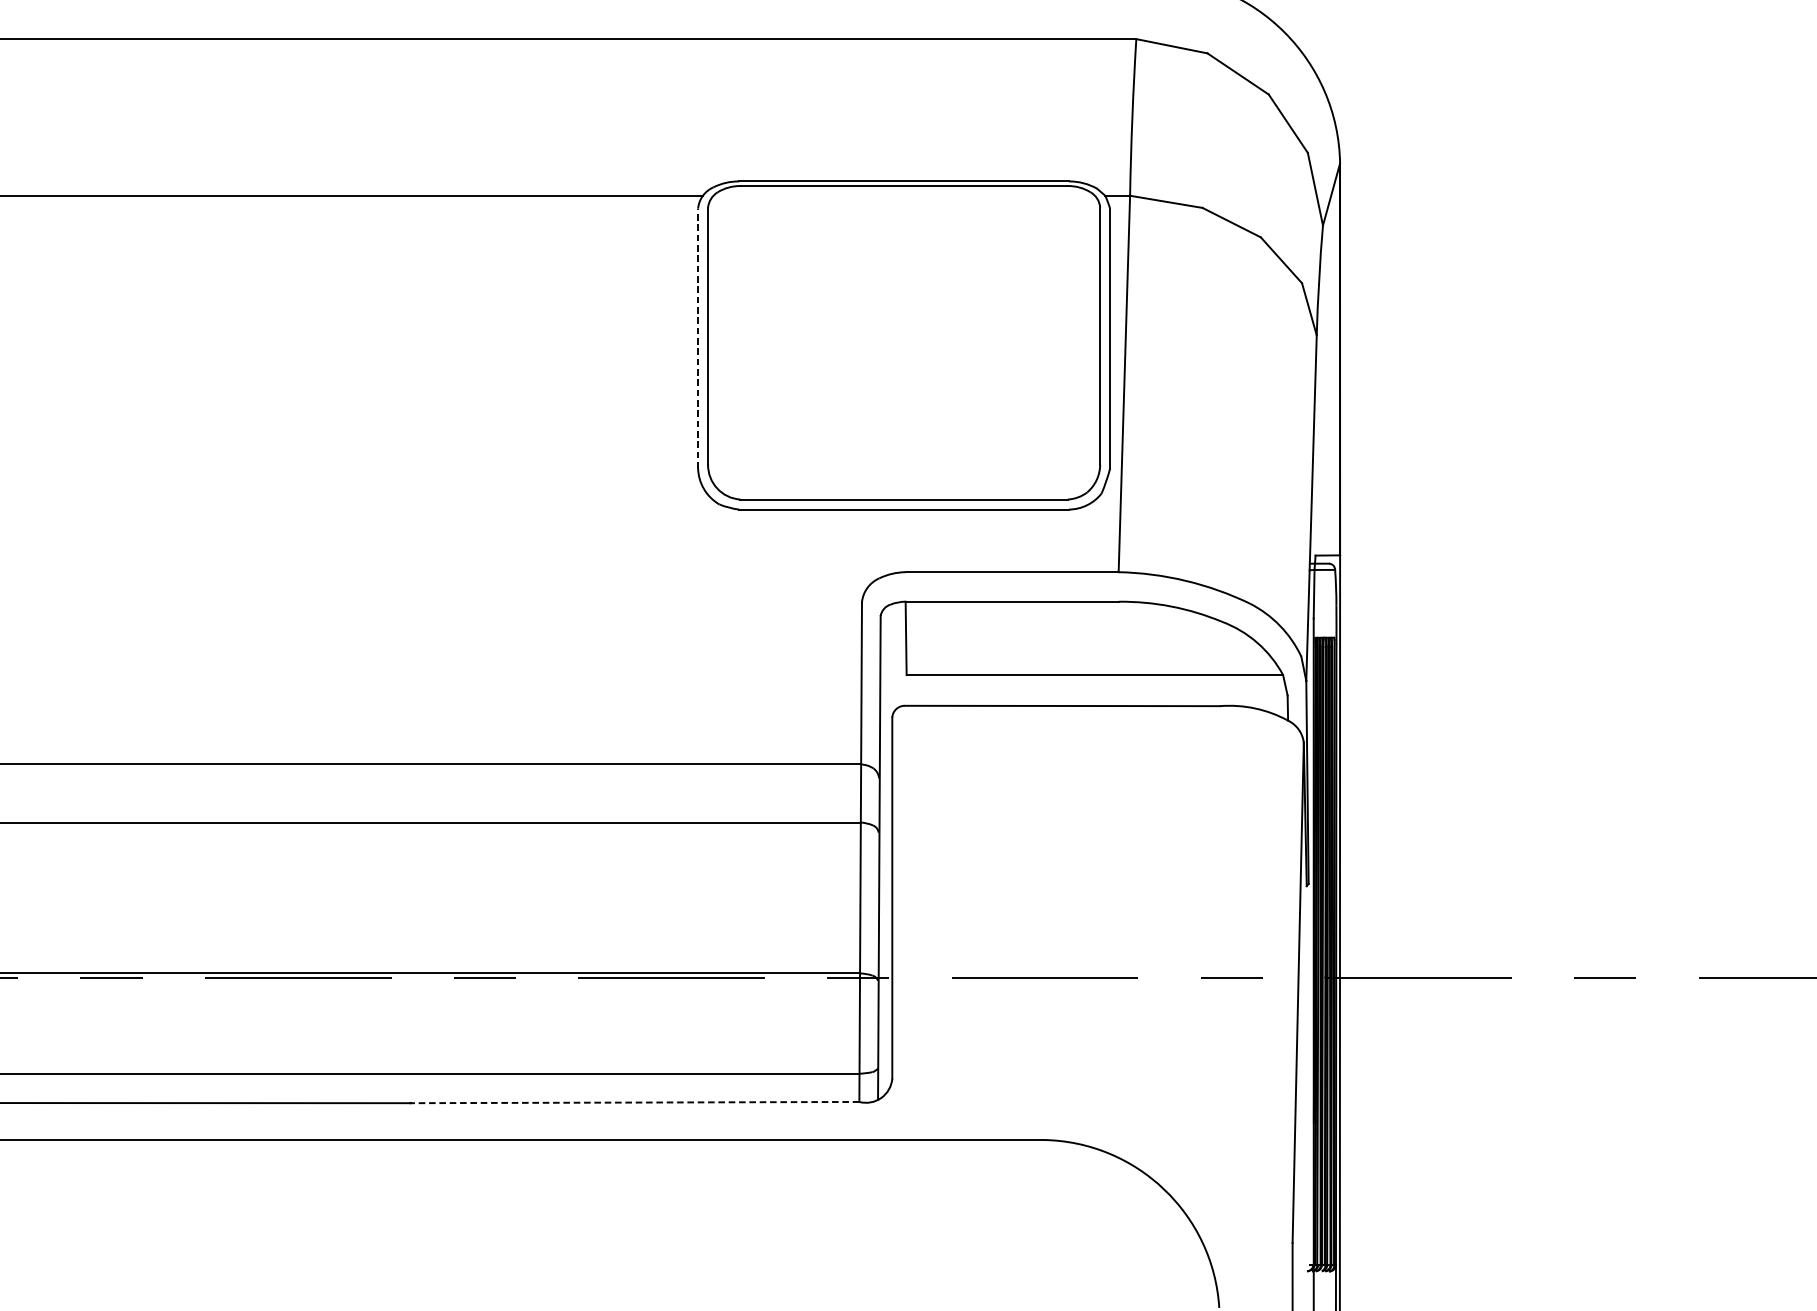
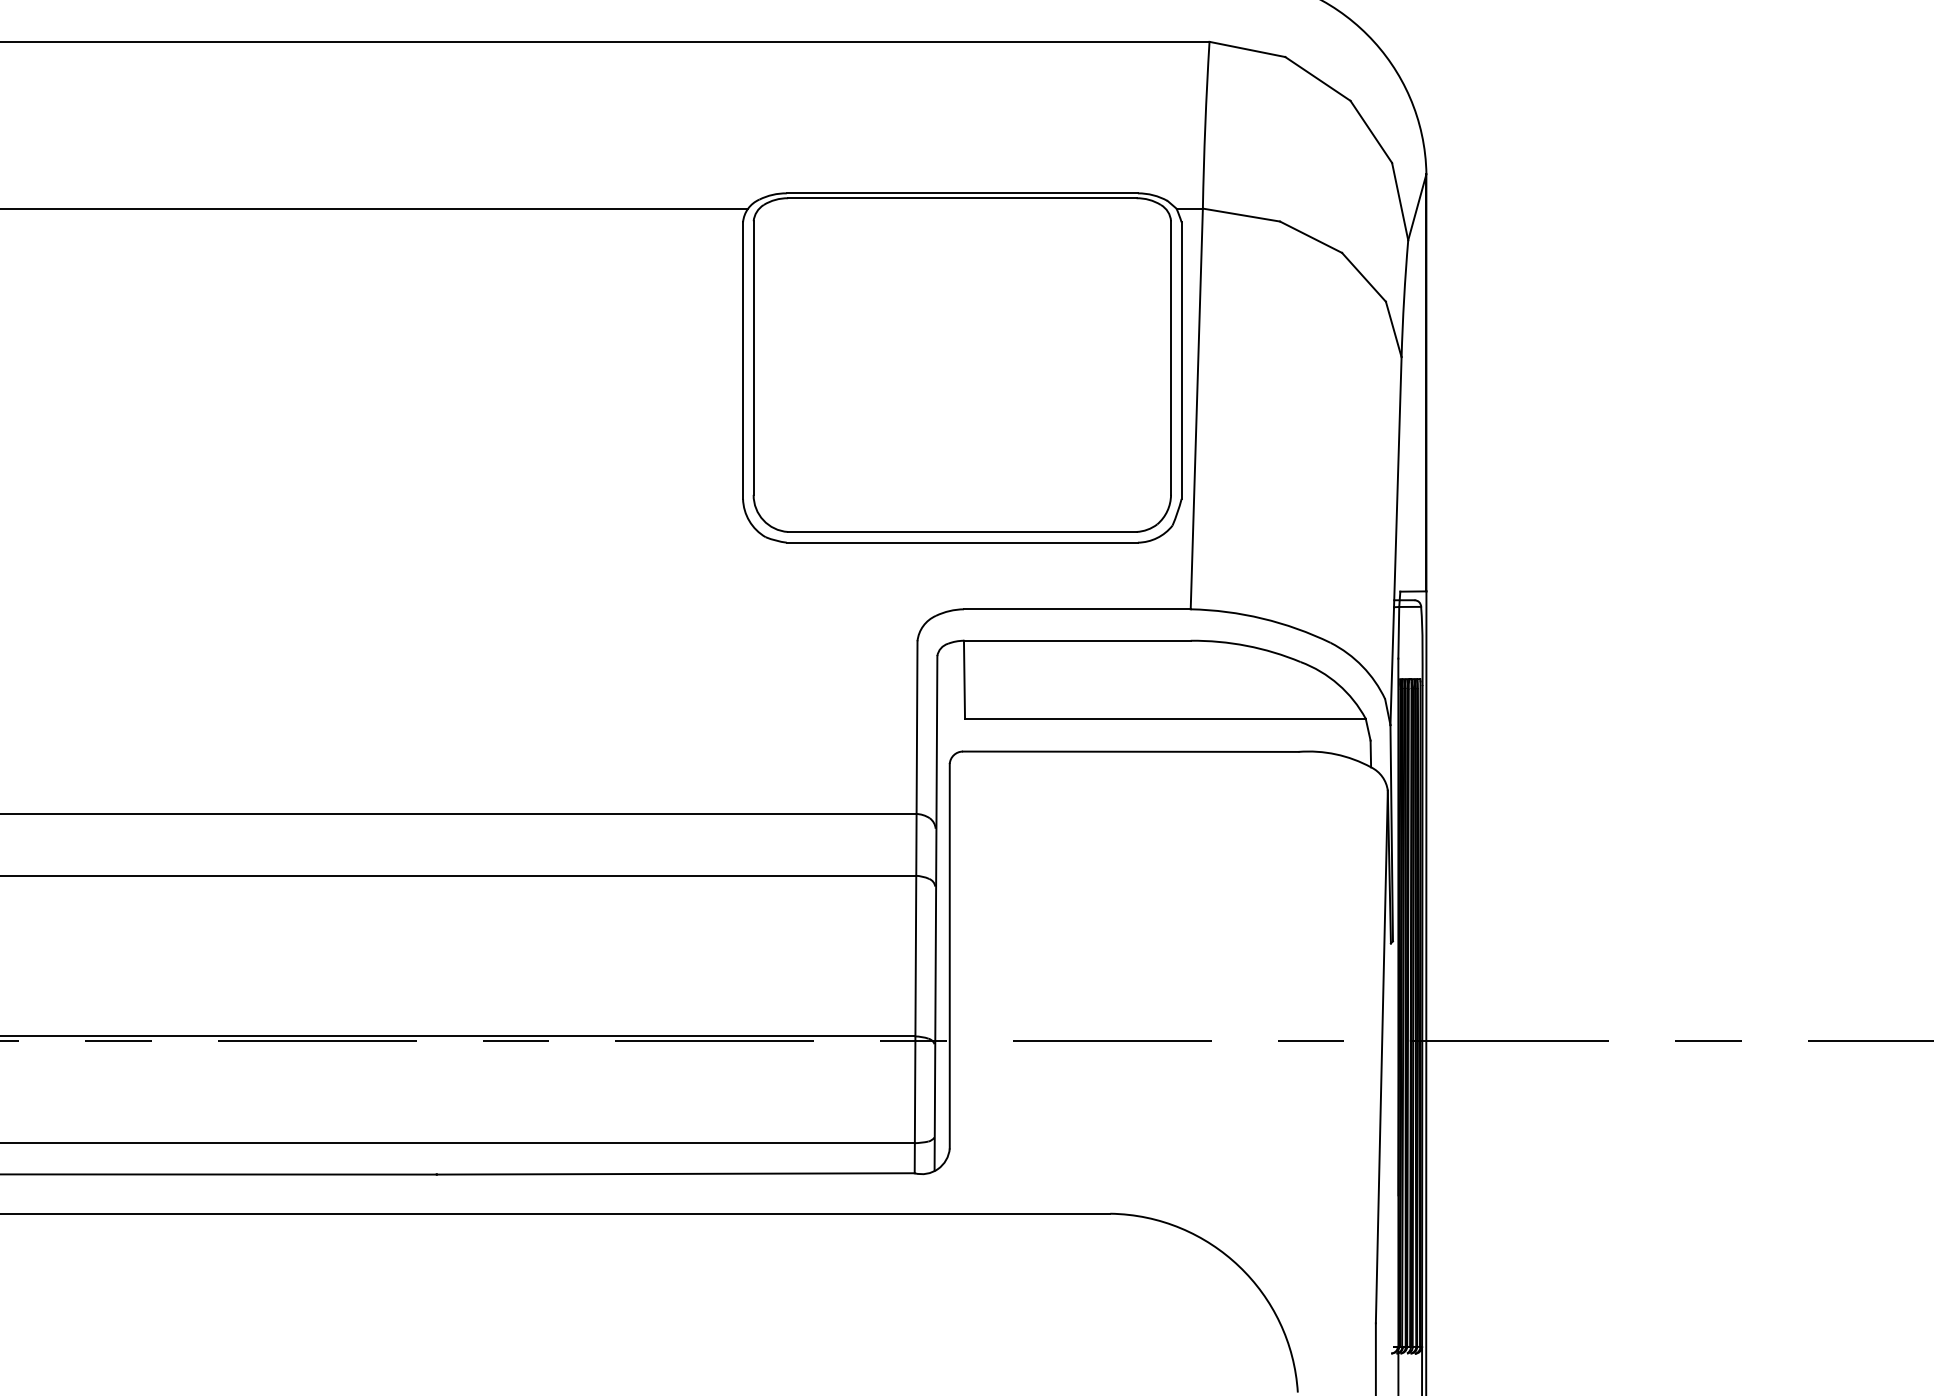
line: (698, 338) -> (743, 360), dashed -> solid
line: (634, 1102) -> (675, 1173), dashed -> solid

